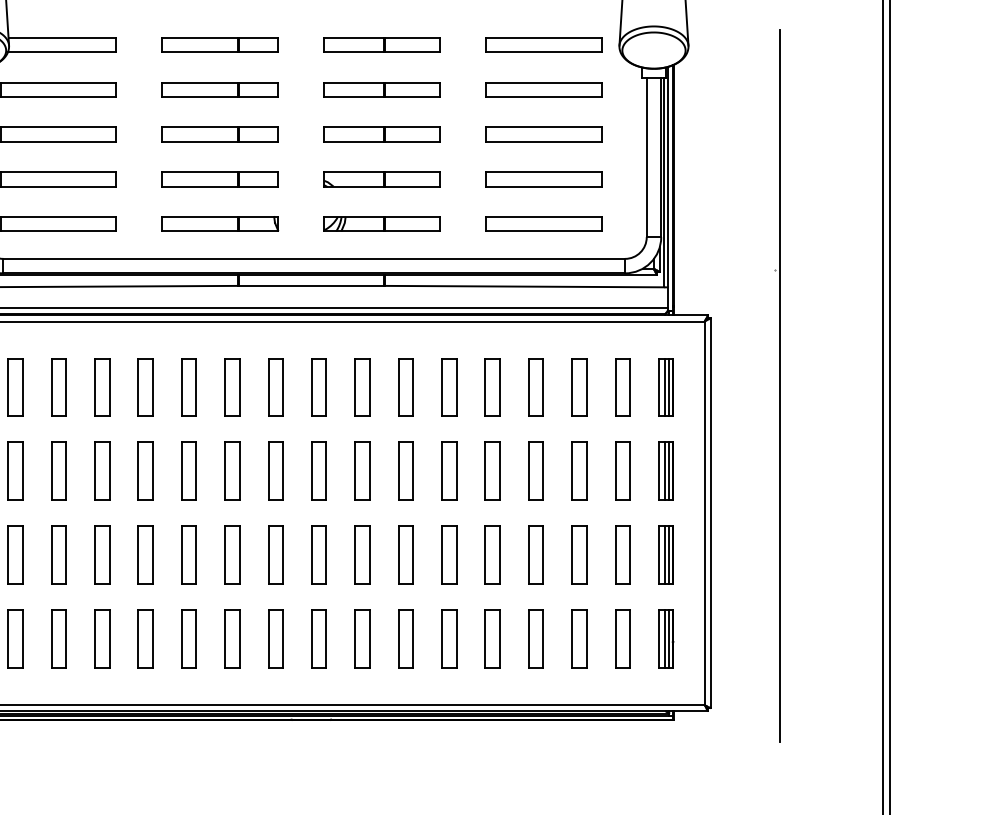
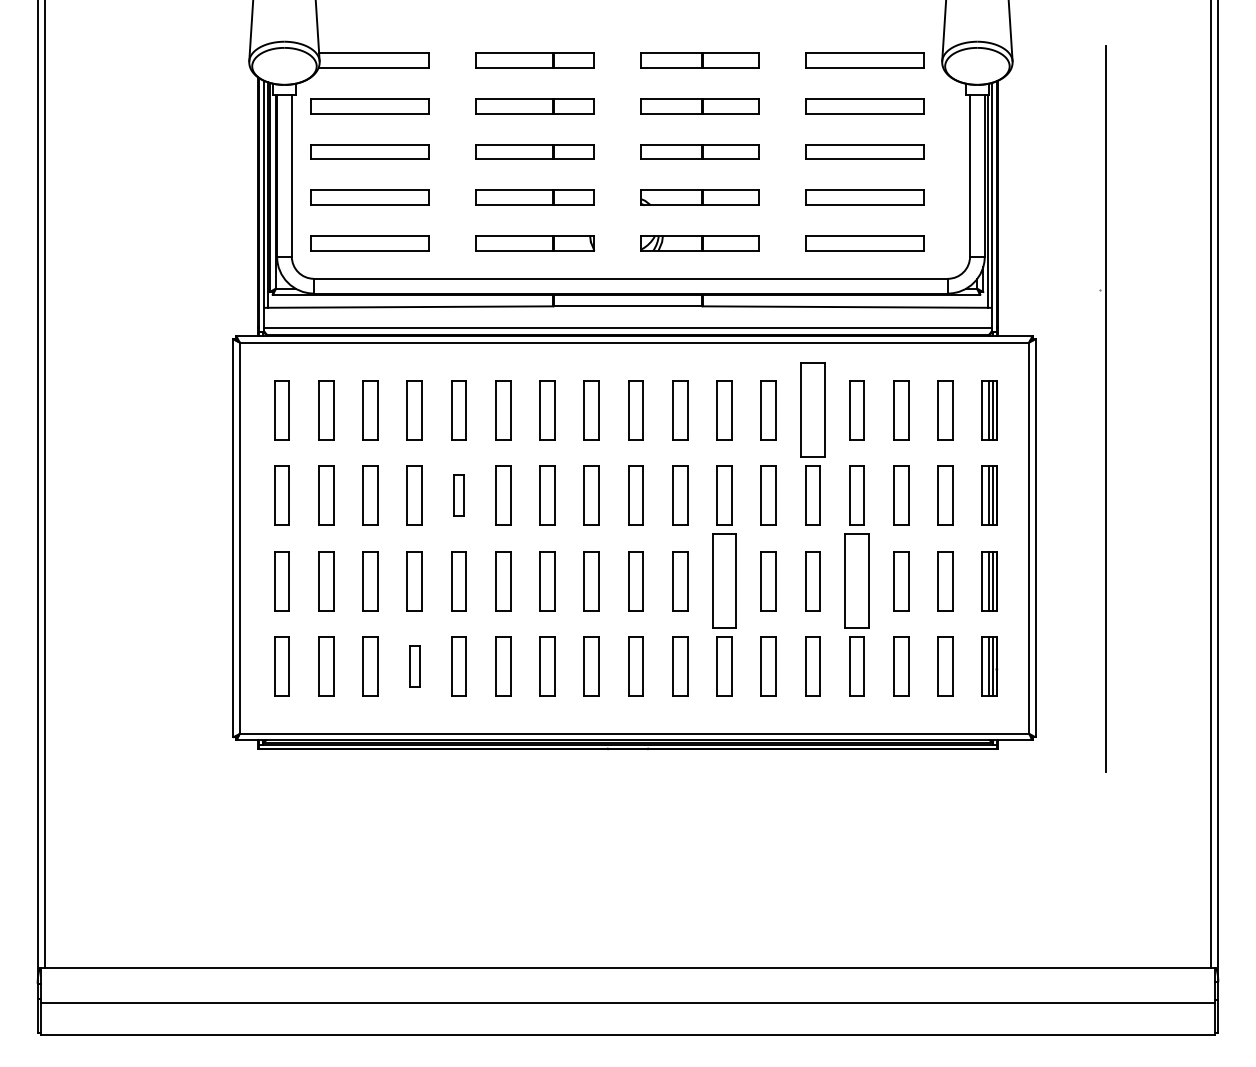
part: (492, 388) -> (812, 410), size x1.6
part: (145, 471) -> (458, 495), size x0.7
part: (405, 555) -> (724, 581), size x1.6
part: (535, 555) -> (856, 581), size x1.6
part: (102, 639) -> (414, 666), size x0.7

